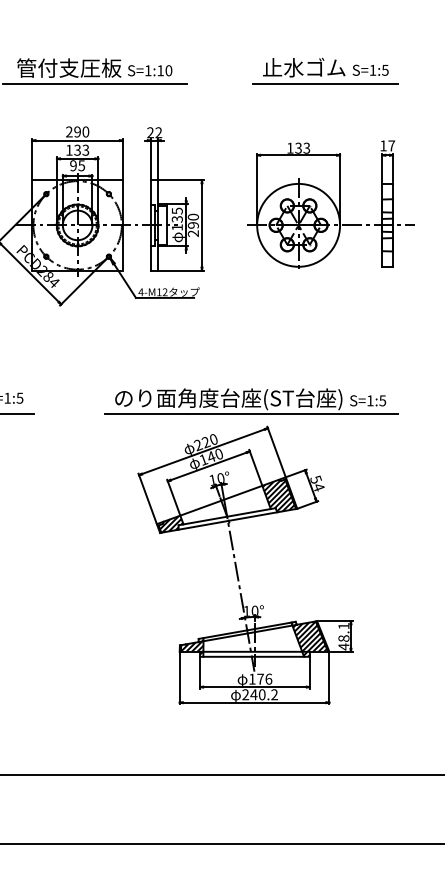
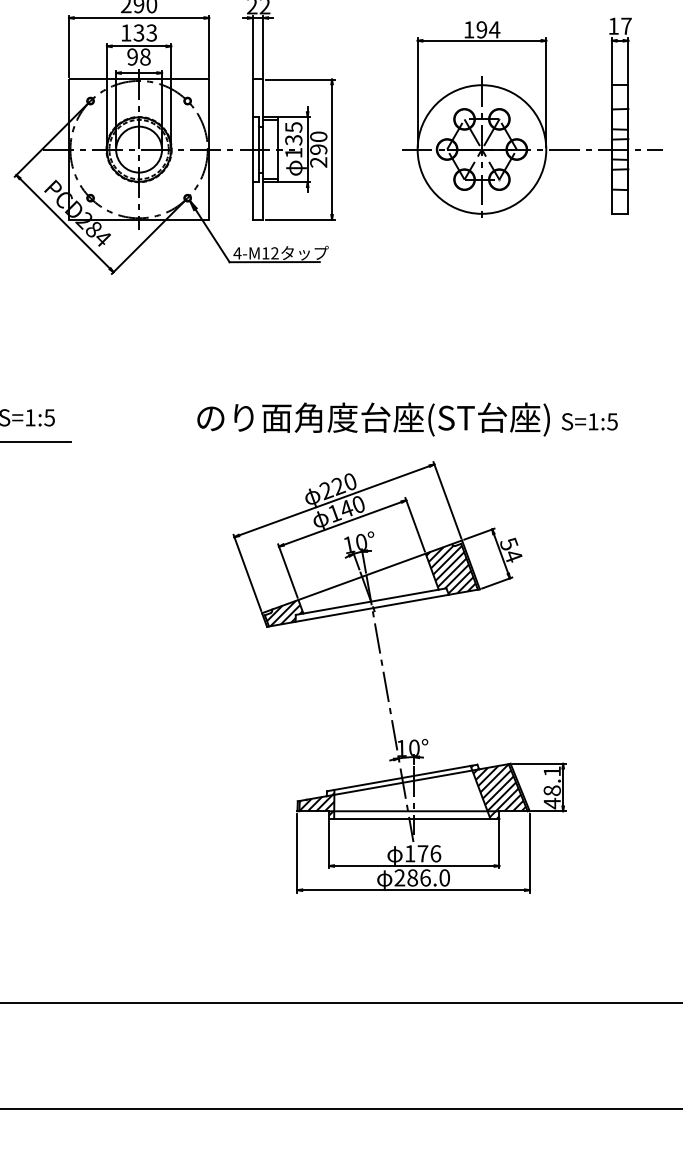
text: (302, 147) -> (487, 28), 133 -> 194
text: (81, 165) -> (145, 56), 95 -> 98
line: (251, 413) -> (408, 441), removed
text: (263, 694) -> (427, 877), 240.2 -> 286.0

